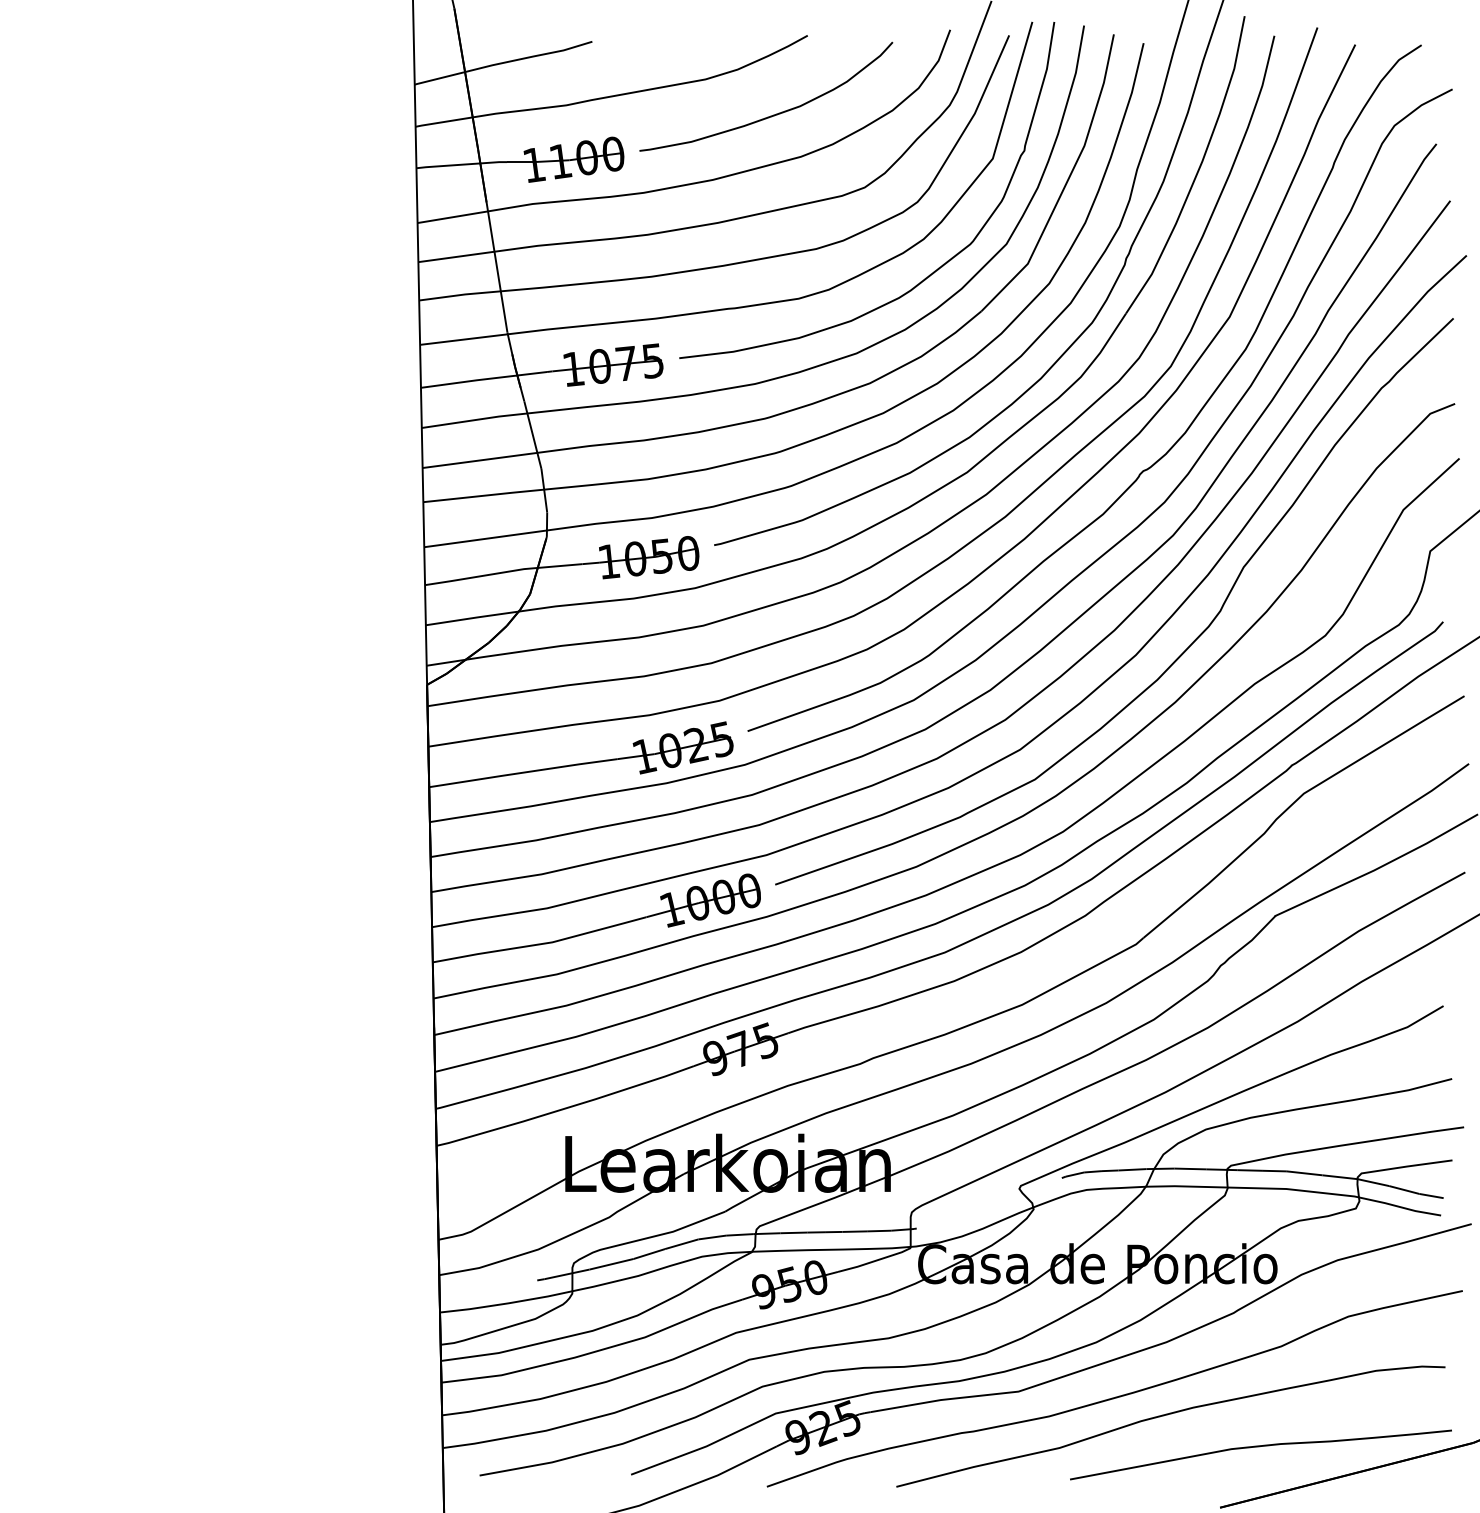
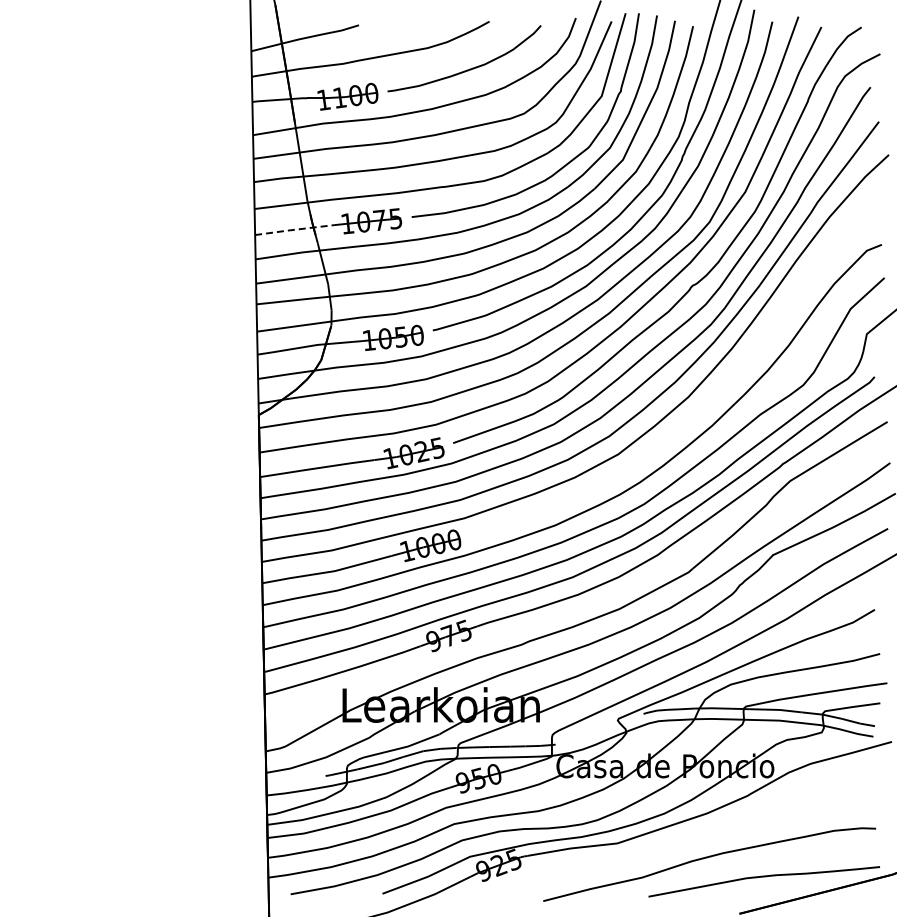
line: (482, 380) -> (292, 230), solid -> dashed
curve: (1173, 660) -> (711, 400), removed
curve: (1117, 1395) -> (677, 845), removed

